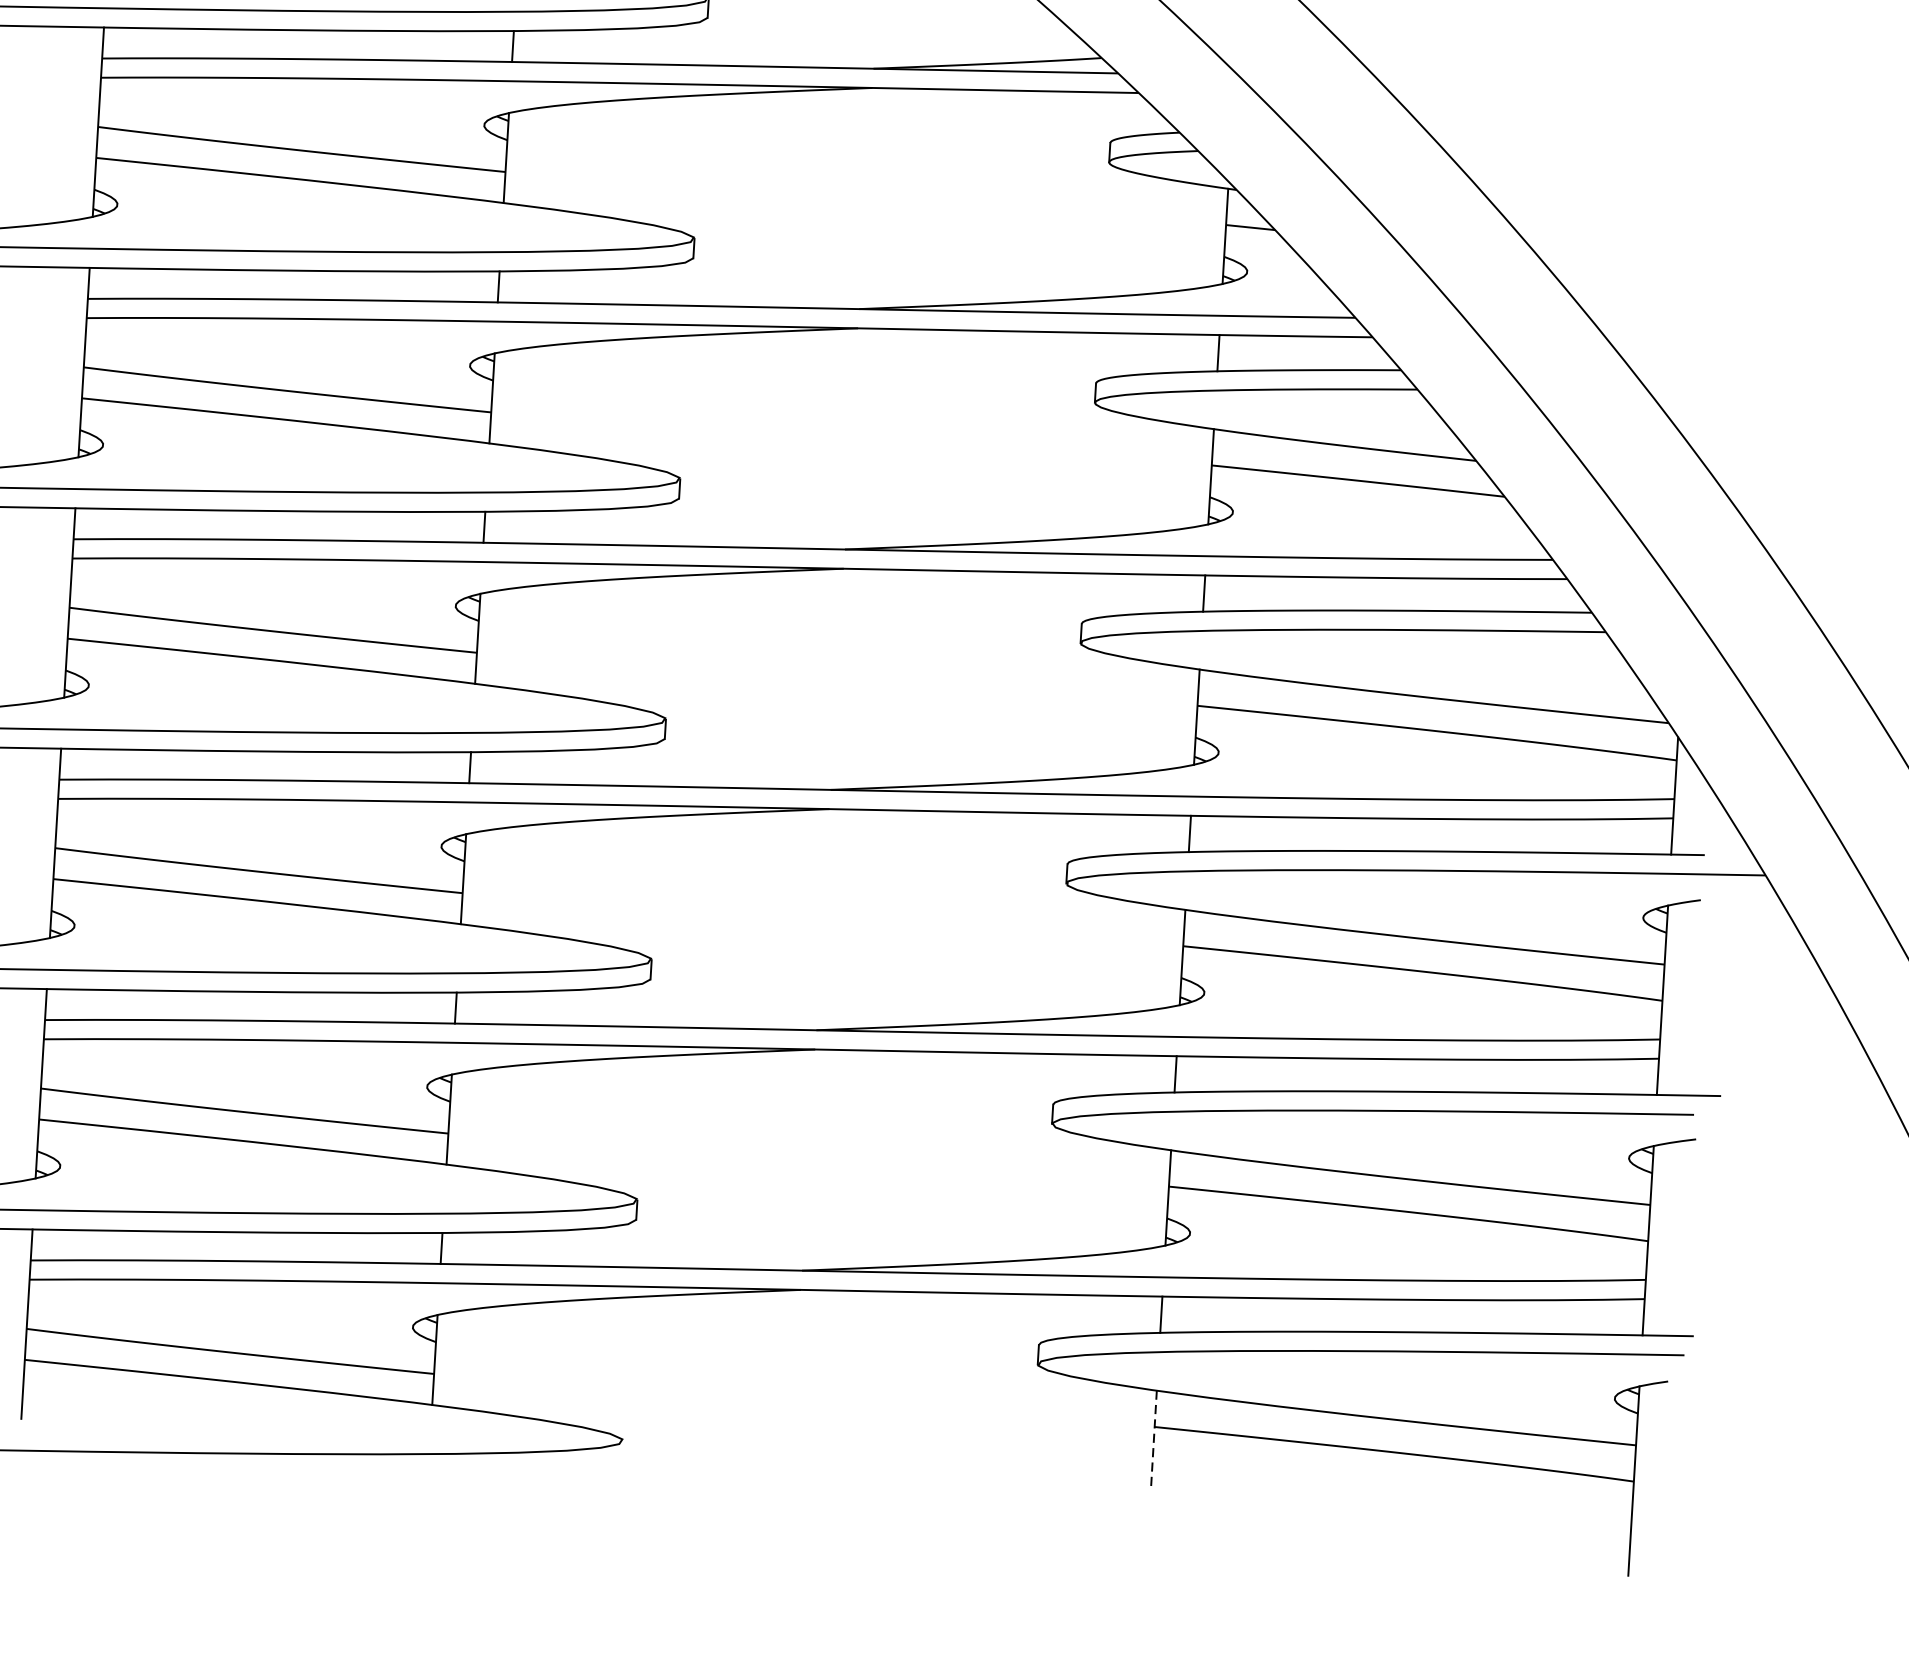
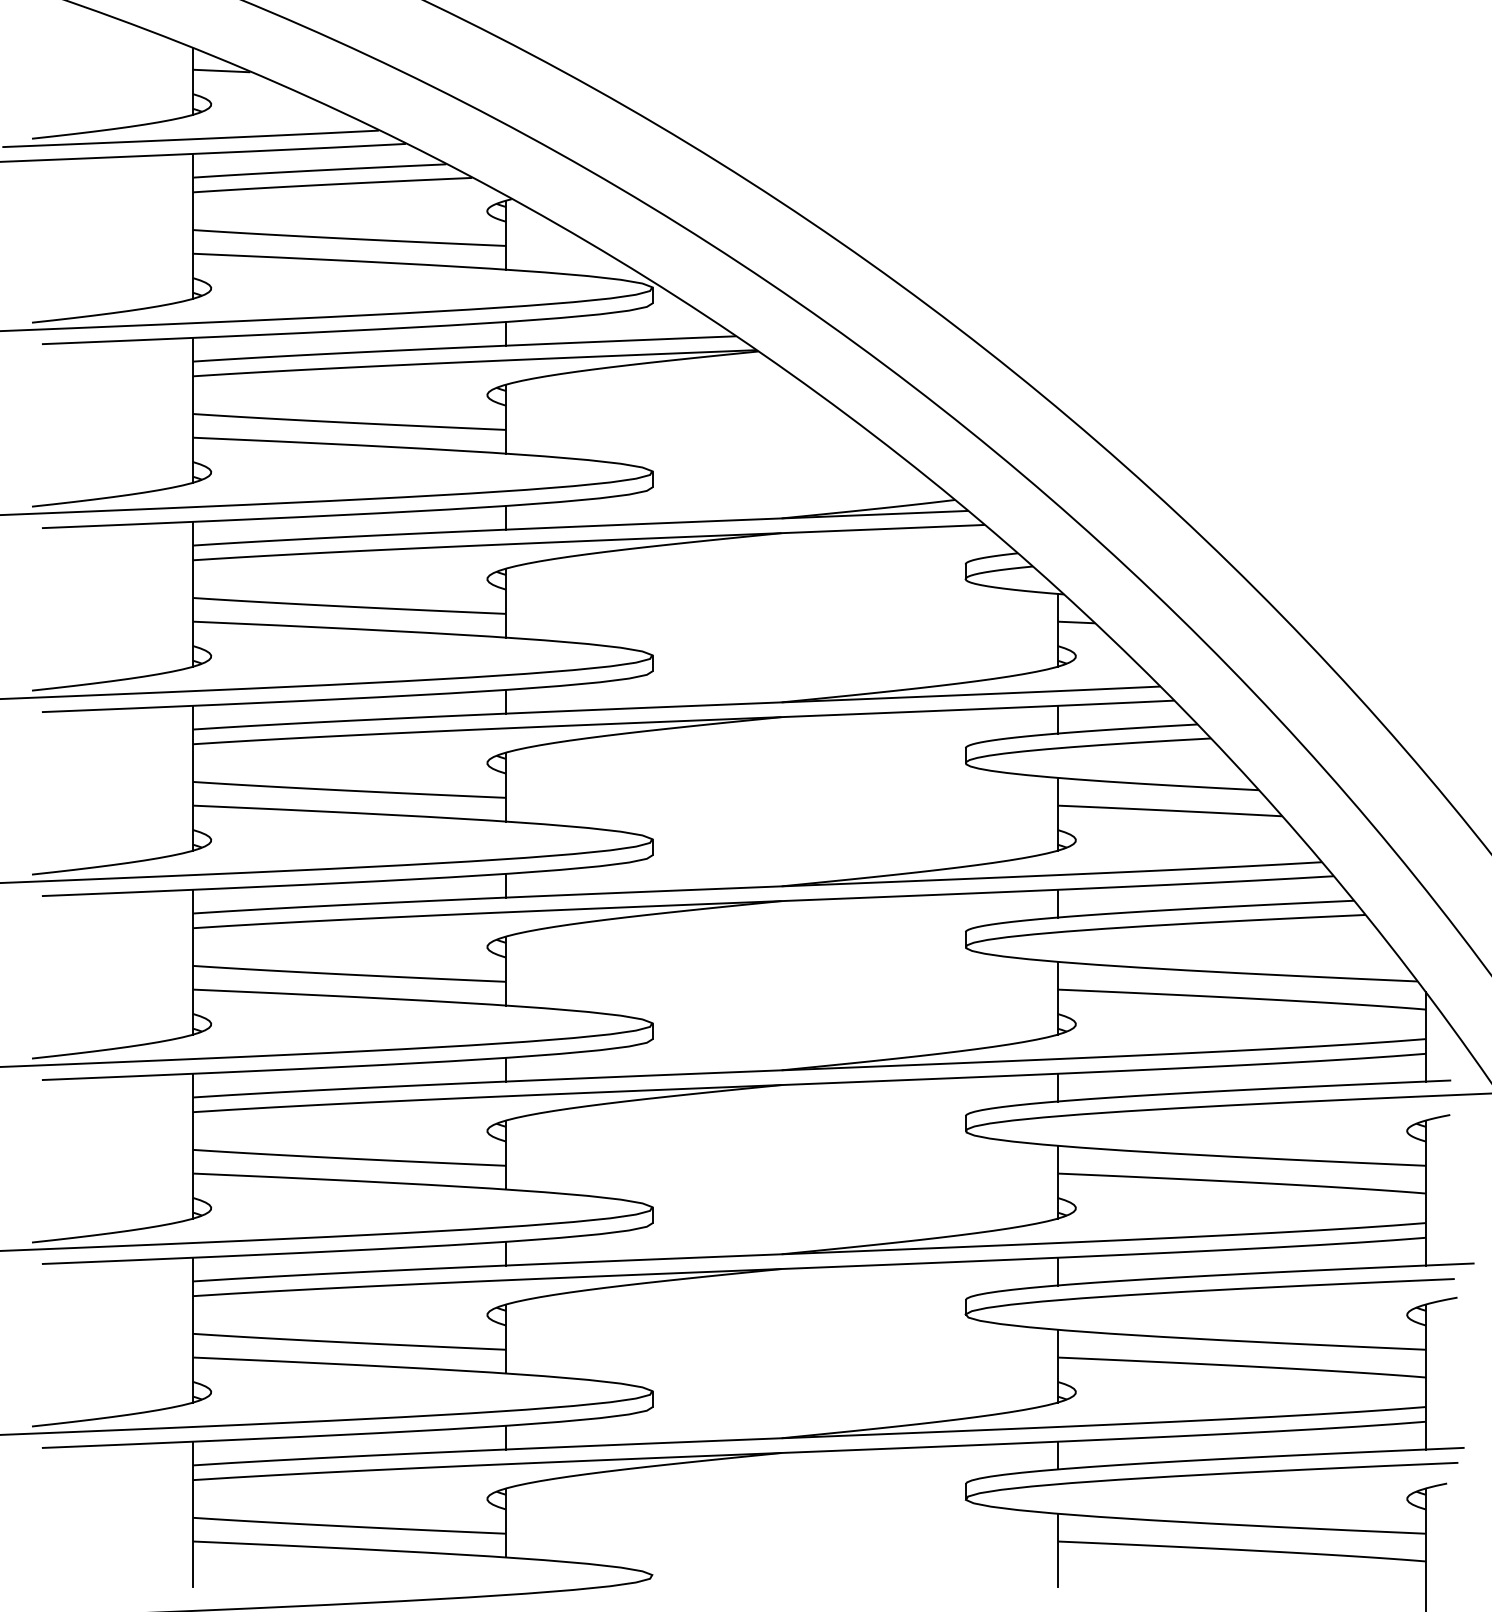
line: (1153, 1437) -> (1057, 1549), dashed -> solid

